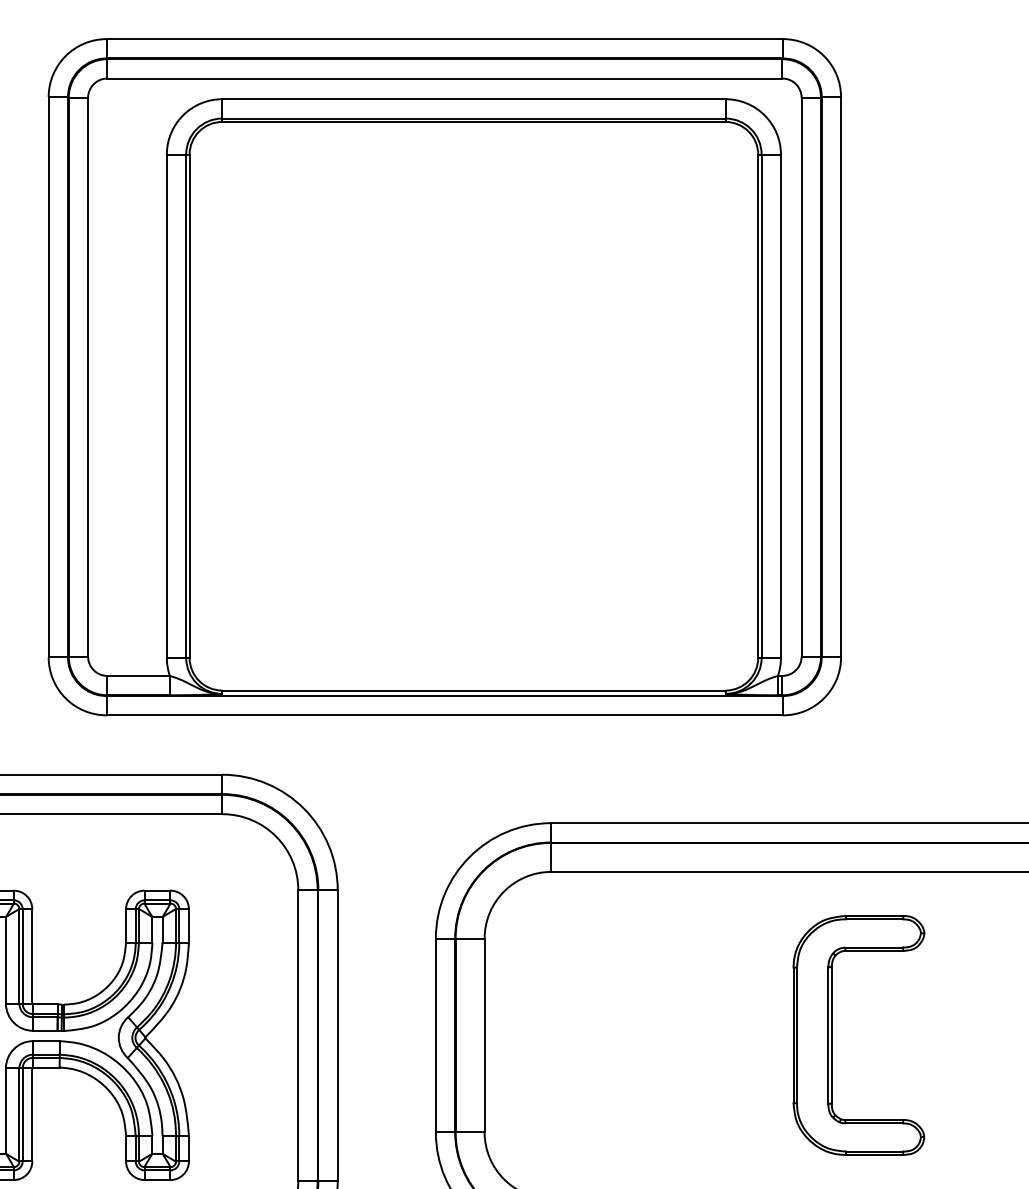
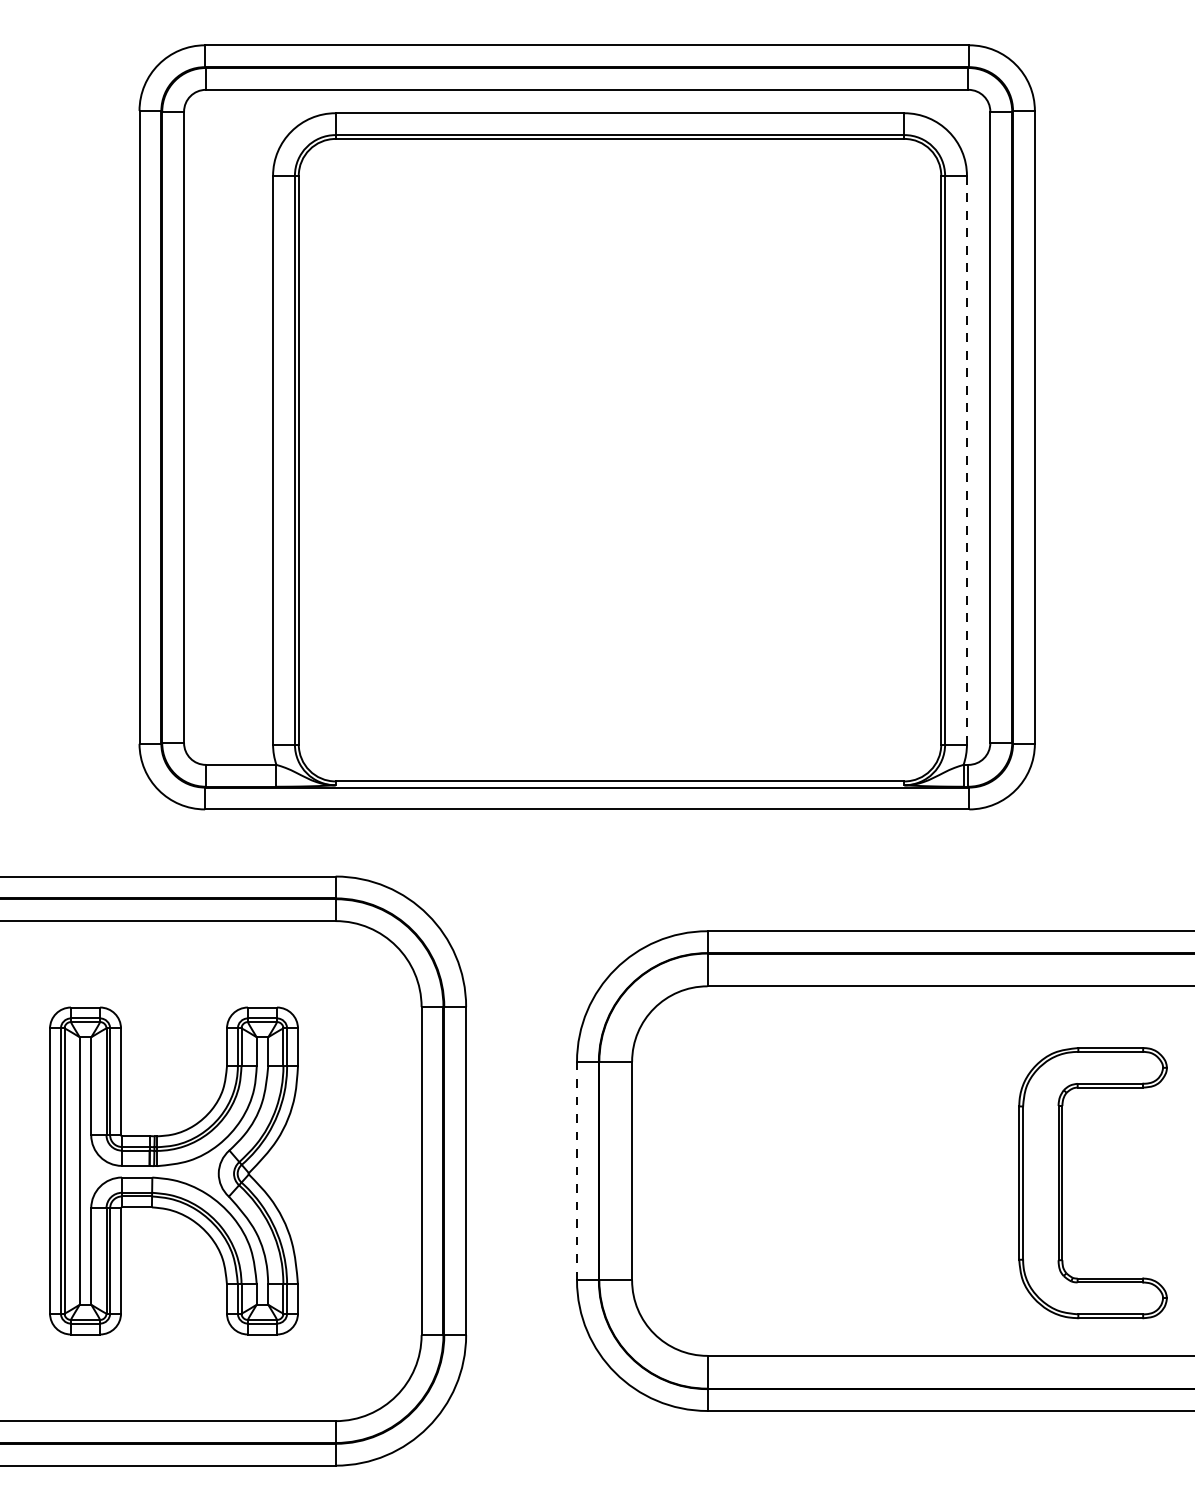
line: (780, 406) -> (966, 460), solid -> dashed
line: (436, 1034) -> (577, 1170), solid -> dashed
part: (831, 1035) -> (1062, 1183), moved

